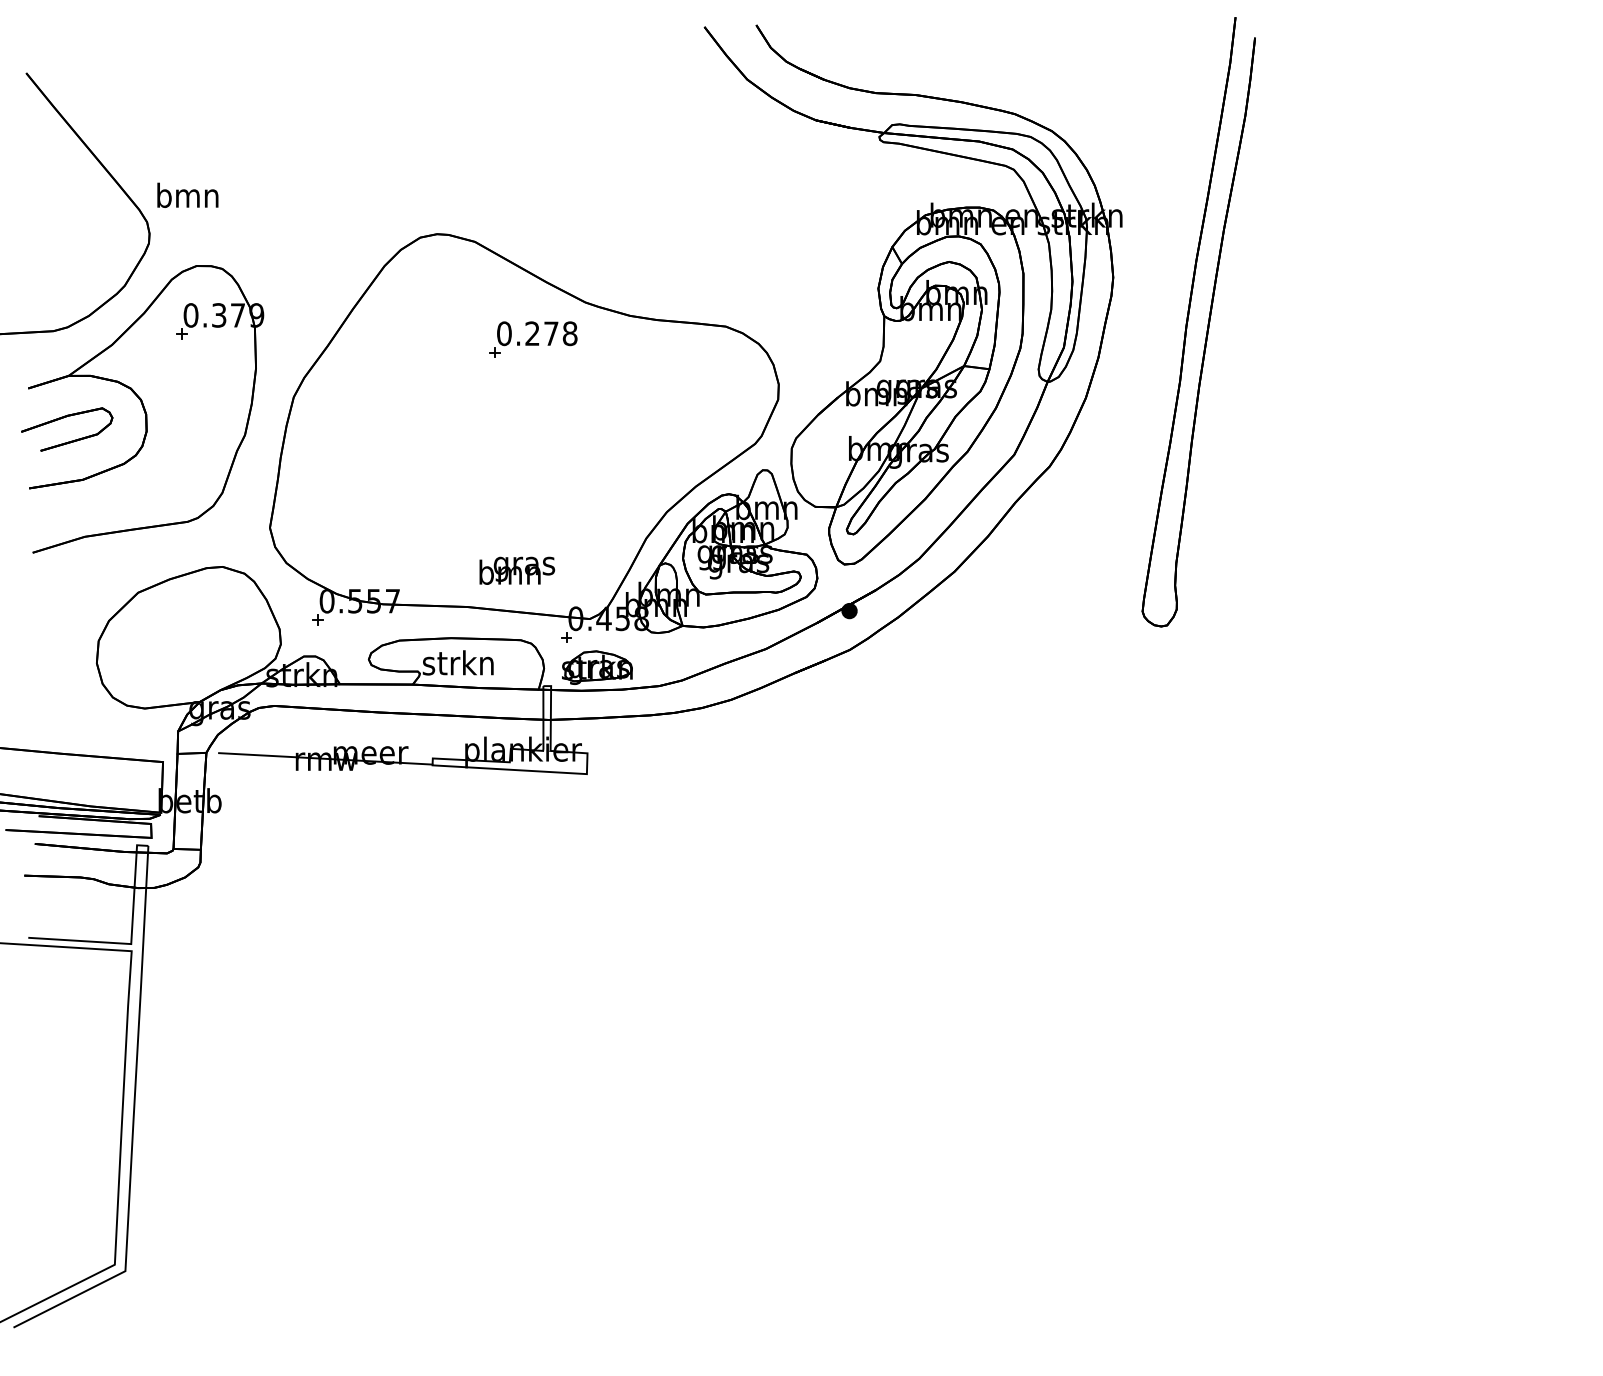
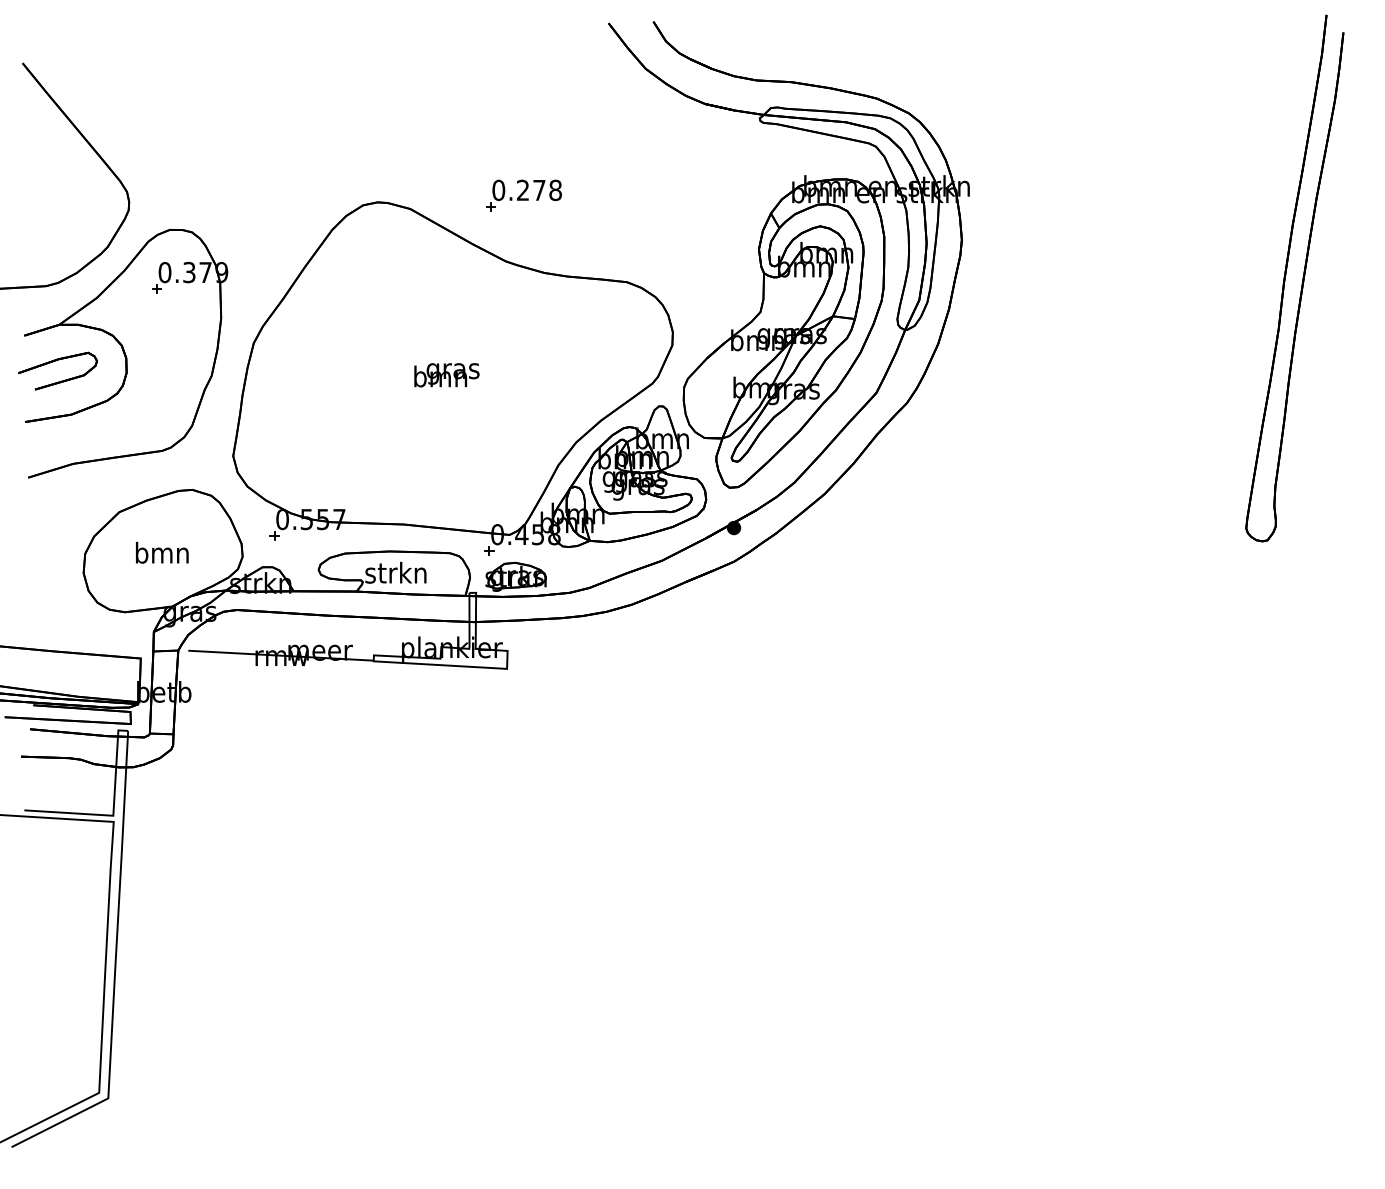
text: (188, 194) -> (162, 552), moved
part: (1207, 322) -> (1302, 278), moved
part: (533, 339) -> (523, 195), moved
text: (516, 571) -> (446, 375), moved

